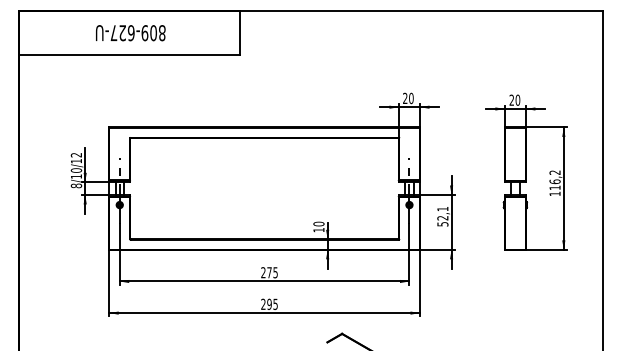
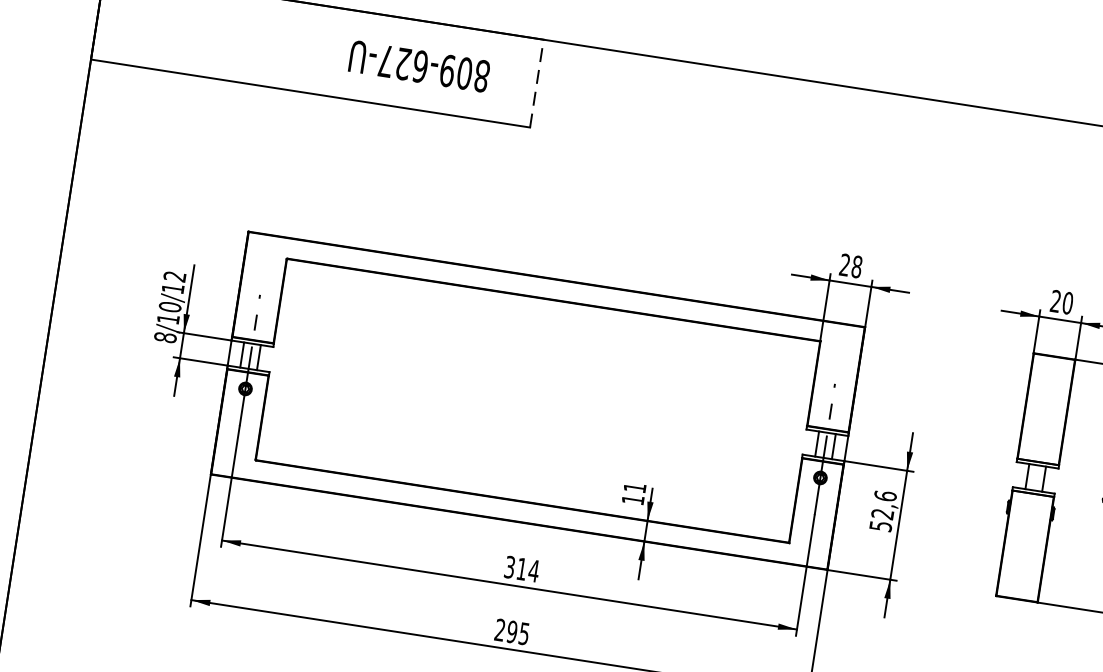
line: (239, 32) -> (536, 83), solid -> dashed
text: (130, 33) -> (418, 67), moved
text: (411, 98) -> (857, 267), 20 -> 28
text: (442, 208) -> (884, 494), 52,1 -> 52,6
text: (318, 223) -> (634, 486), 10 -> 11
text: (269, 272) -> (521, 568), 275 -> 314

